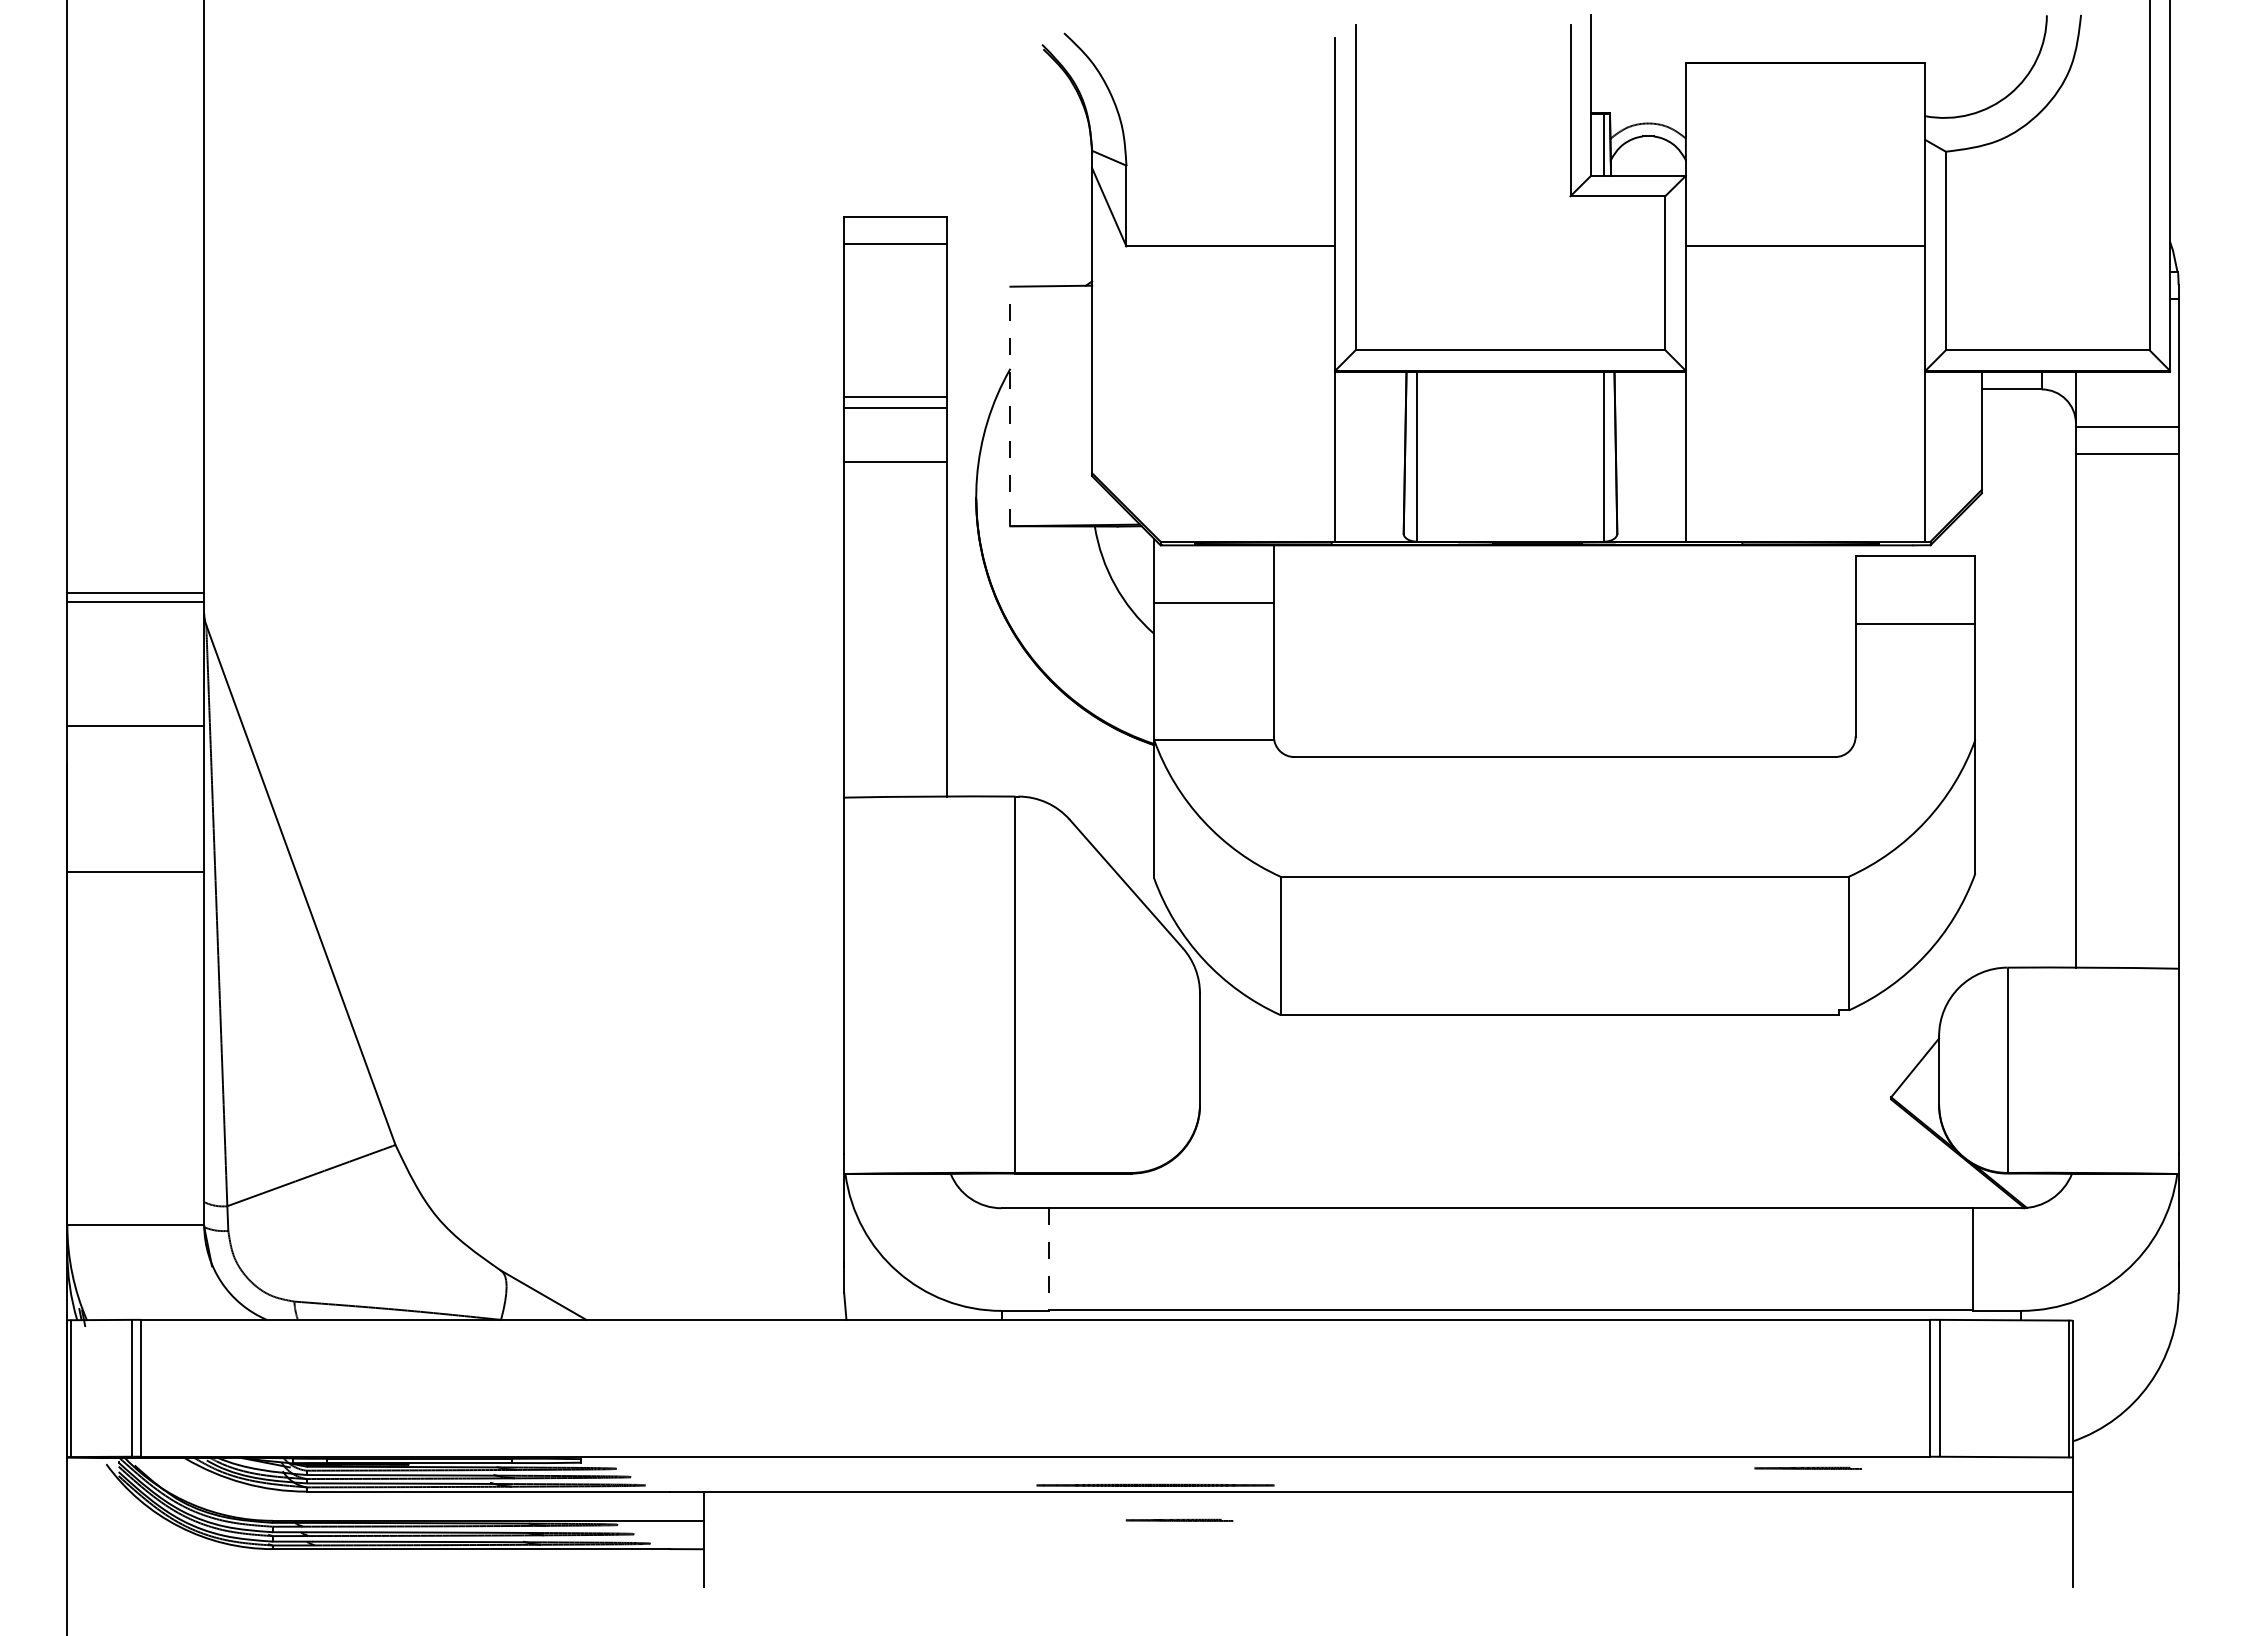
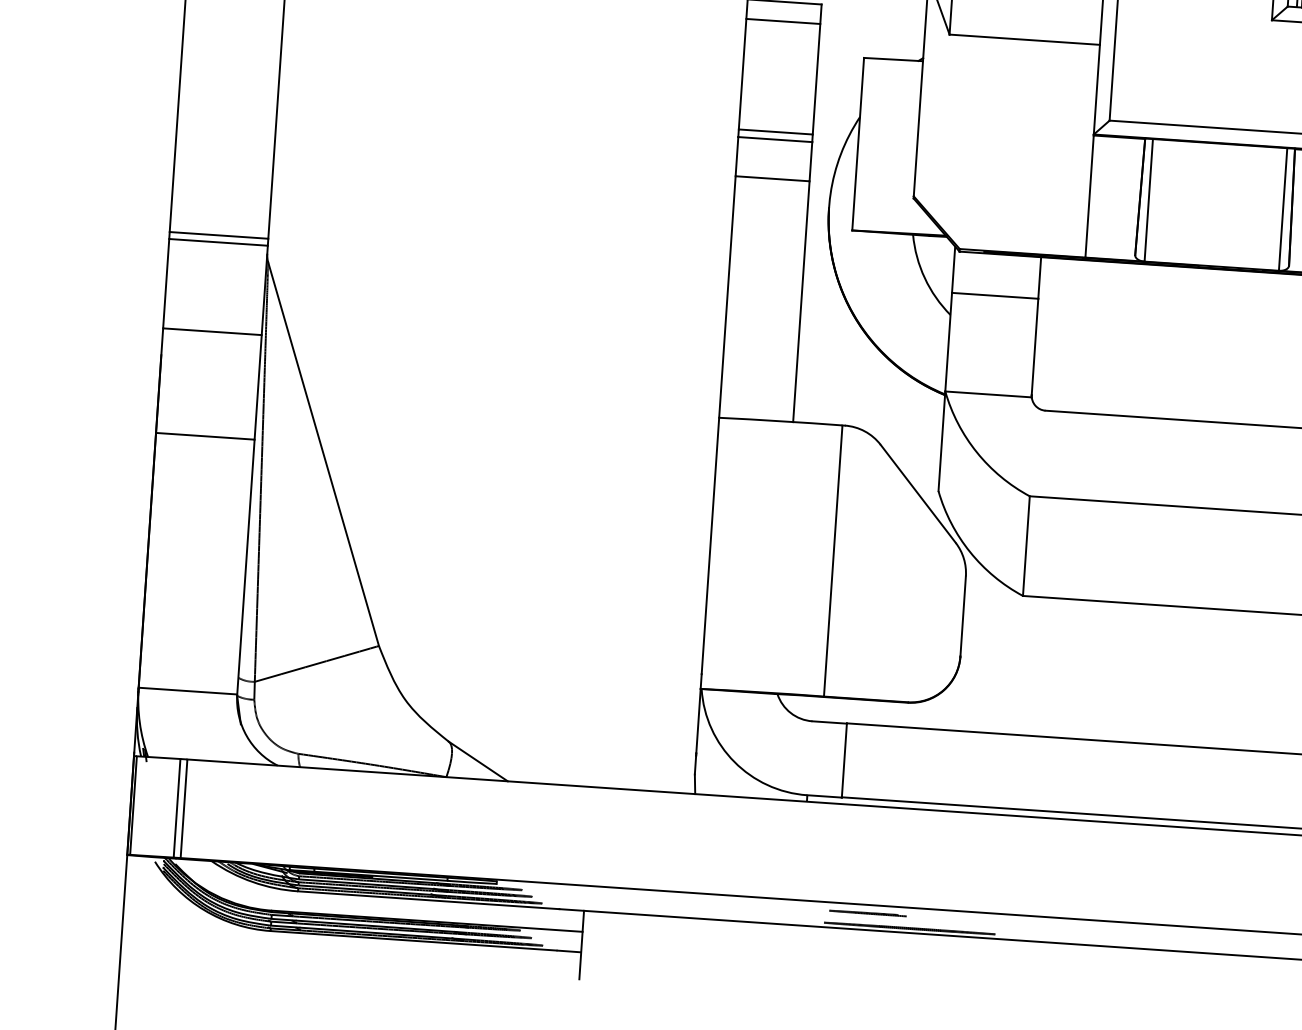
line: (1010, 406) -> (858, 144), dashed -> solid
line: (1049, 1259) -> (844, 760), dashed -> solid
line: (1179, 1519) -> (868, 912), moved

